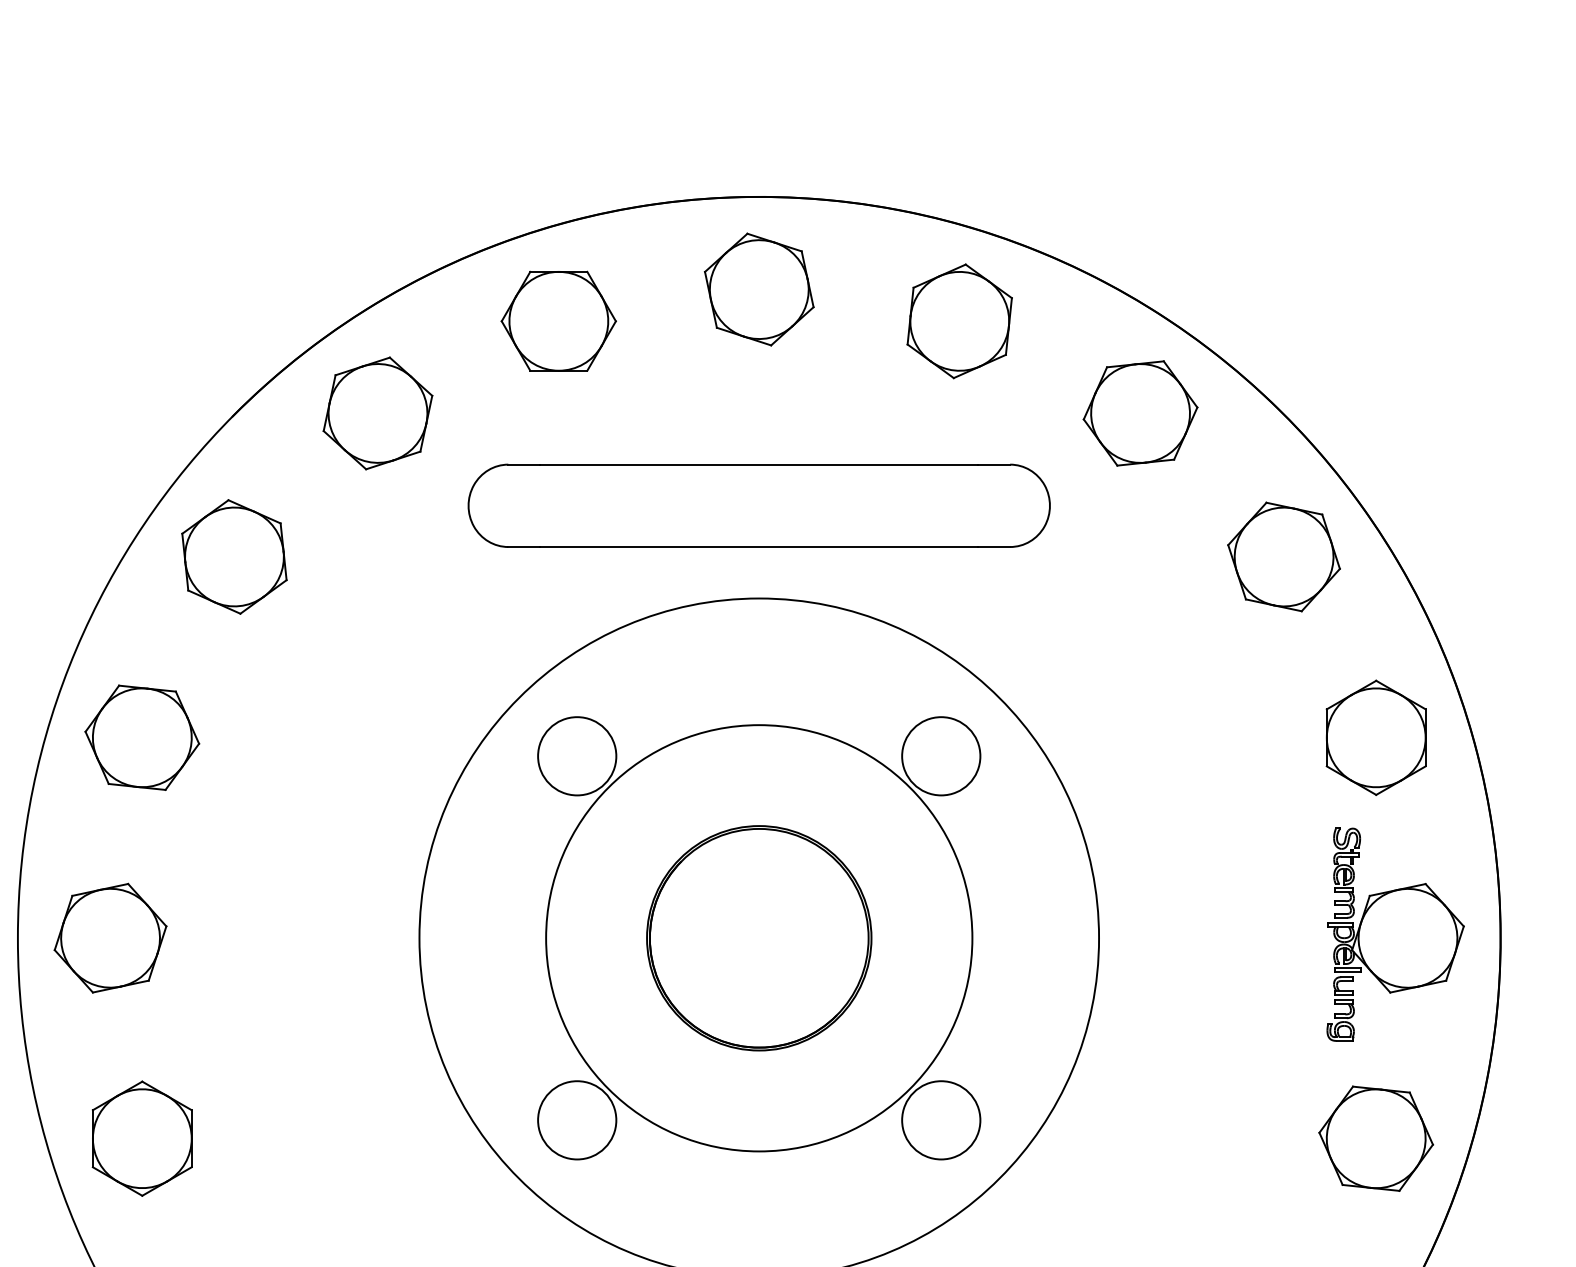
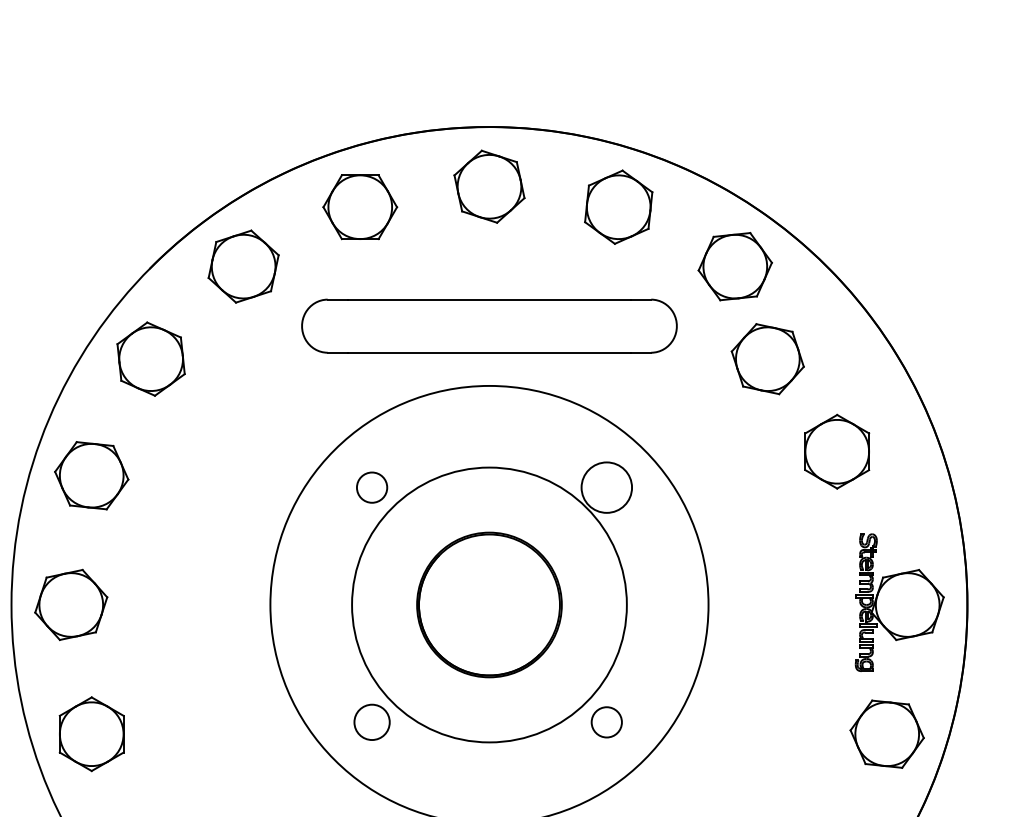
part: (1283, 557) -> (767, 359), moved
part: (1376, 737) -> (837, 451), moved
circle: (576, 756) -> (371, 487), size x0.6
circle: (576, 1120) -> (371, 722), size x0.7
circle: (940, 1120) -> (606, 722), size x0.6

